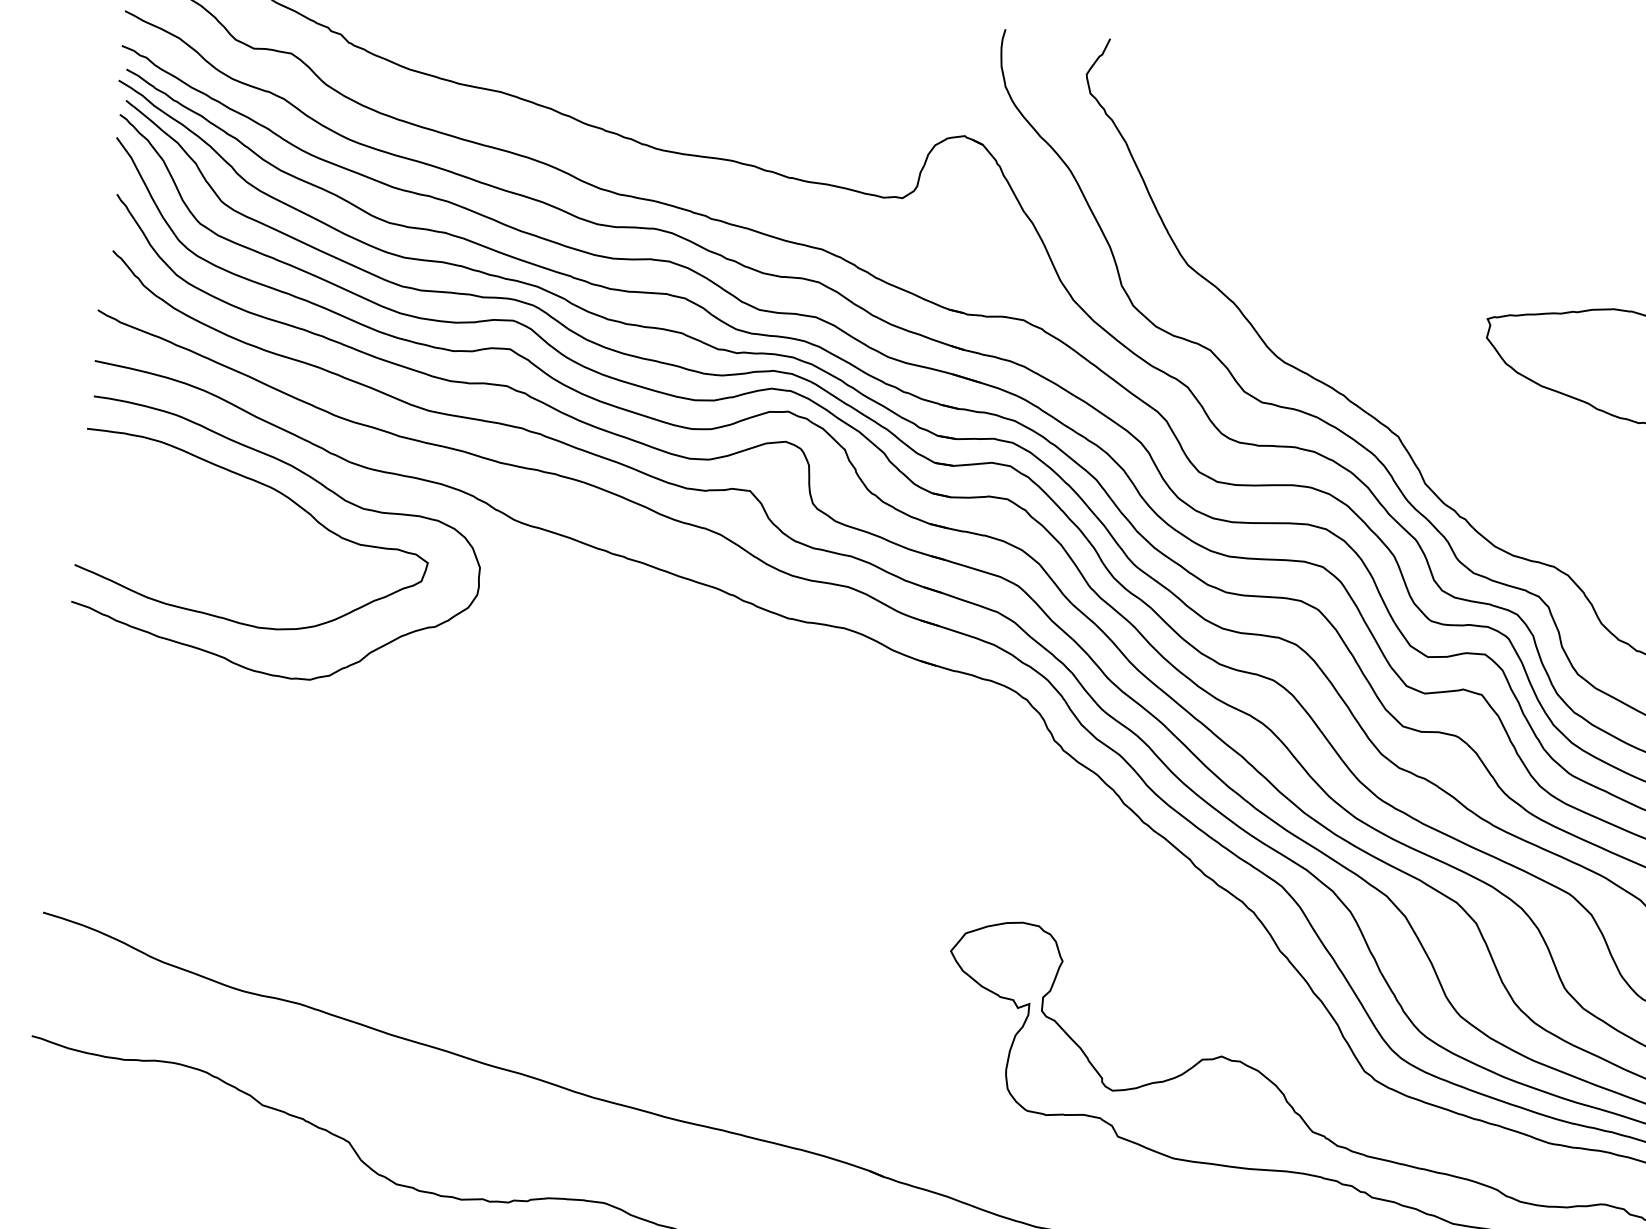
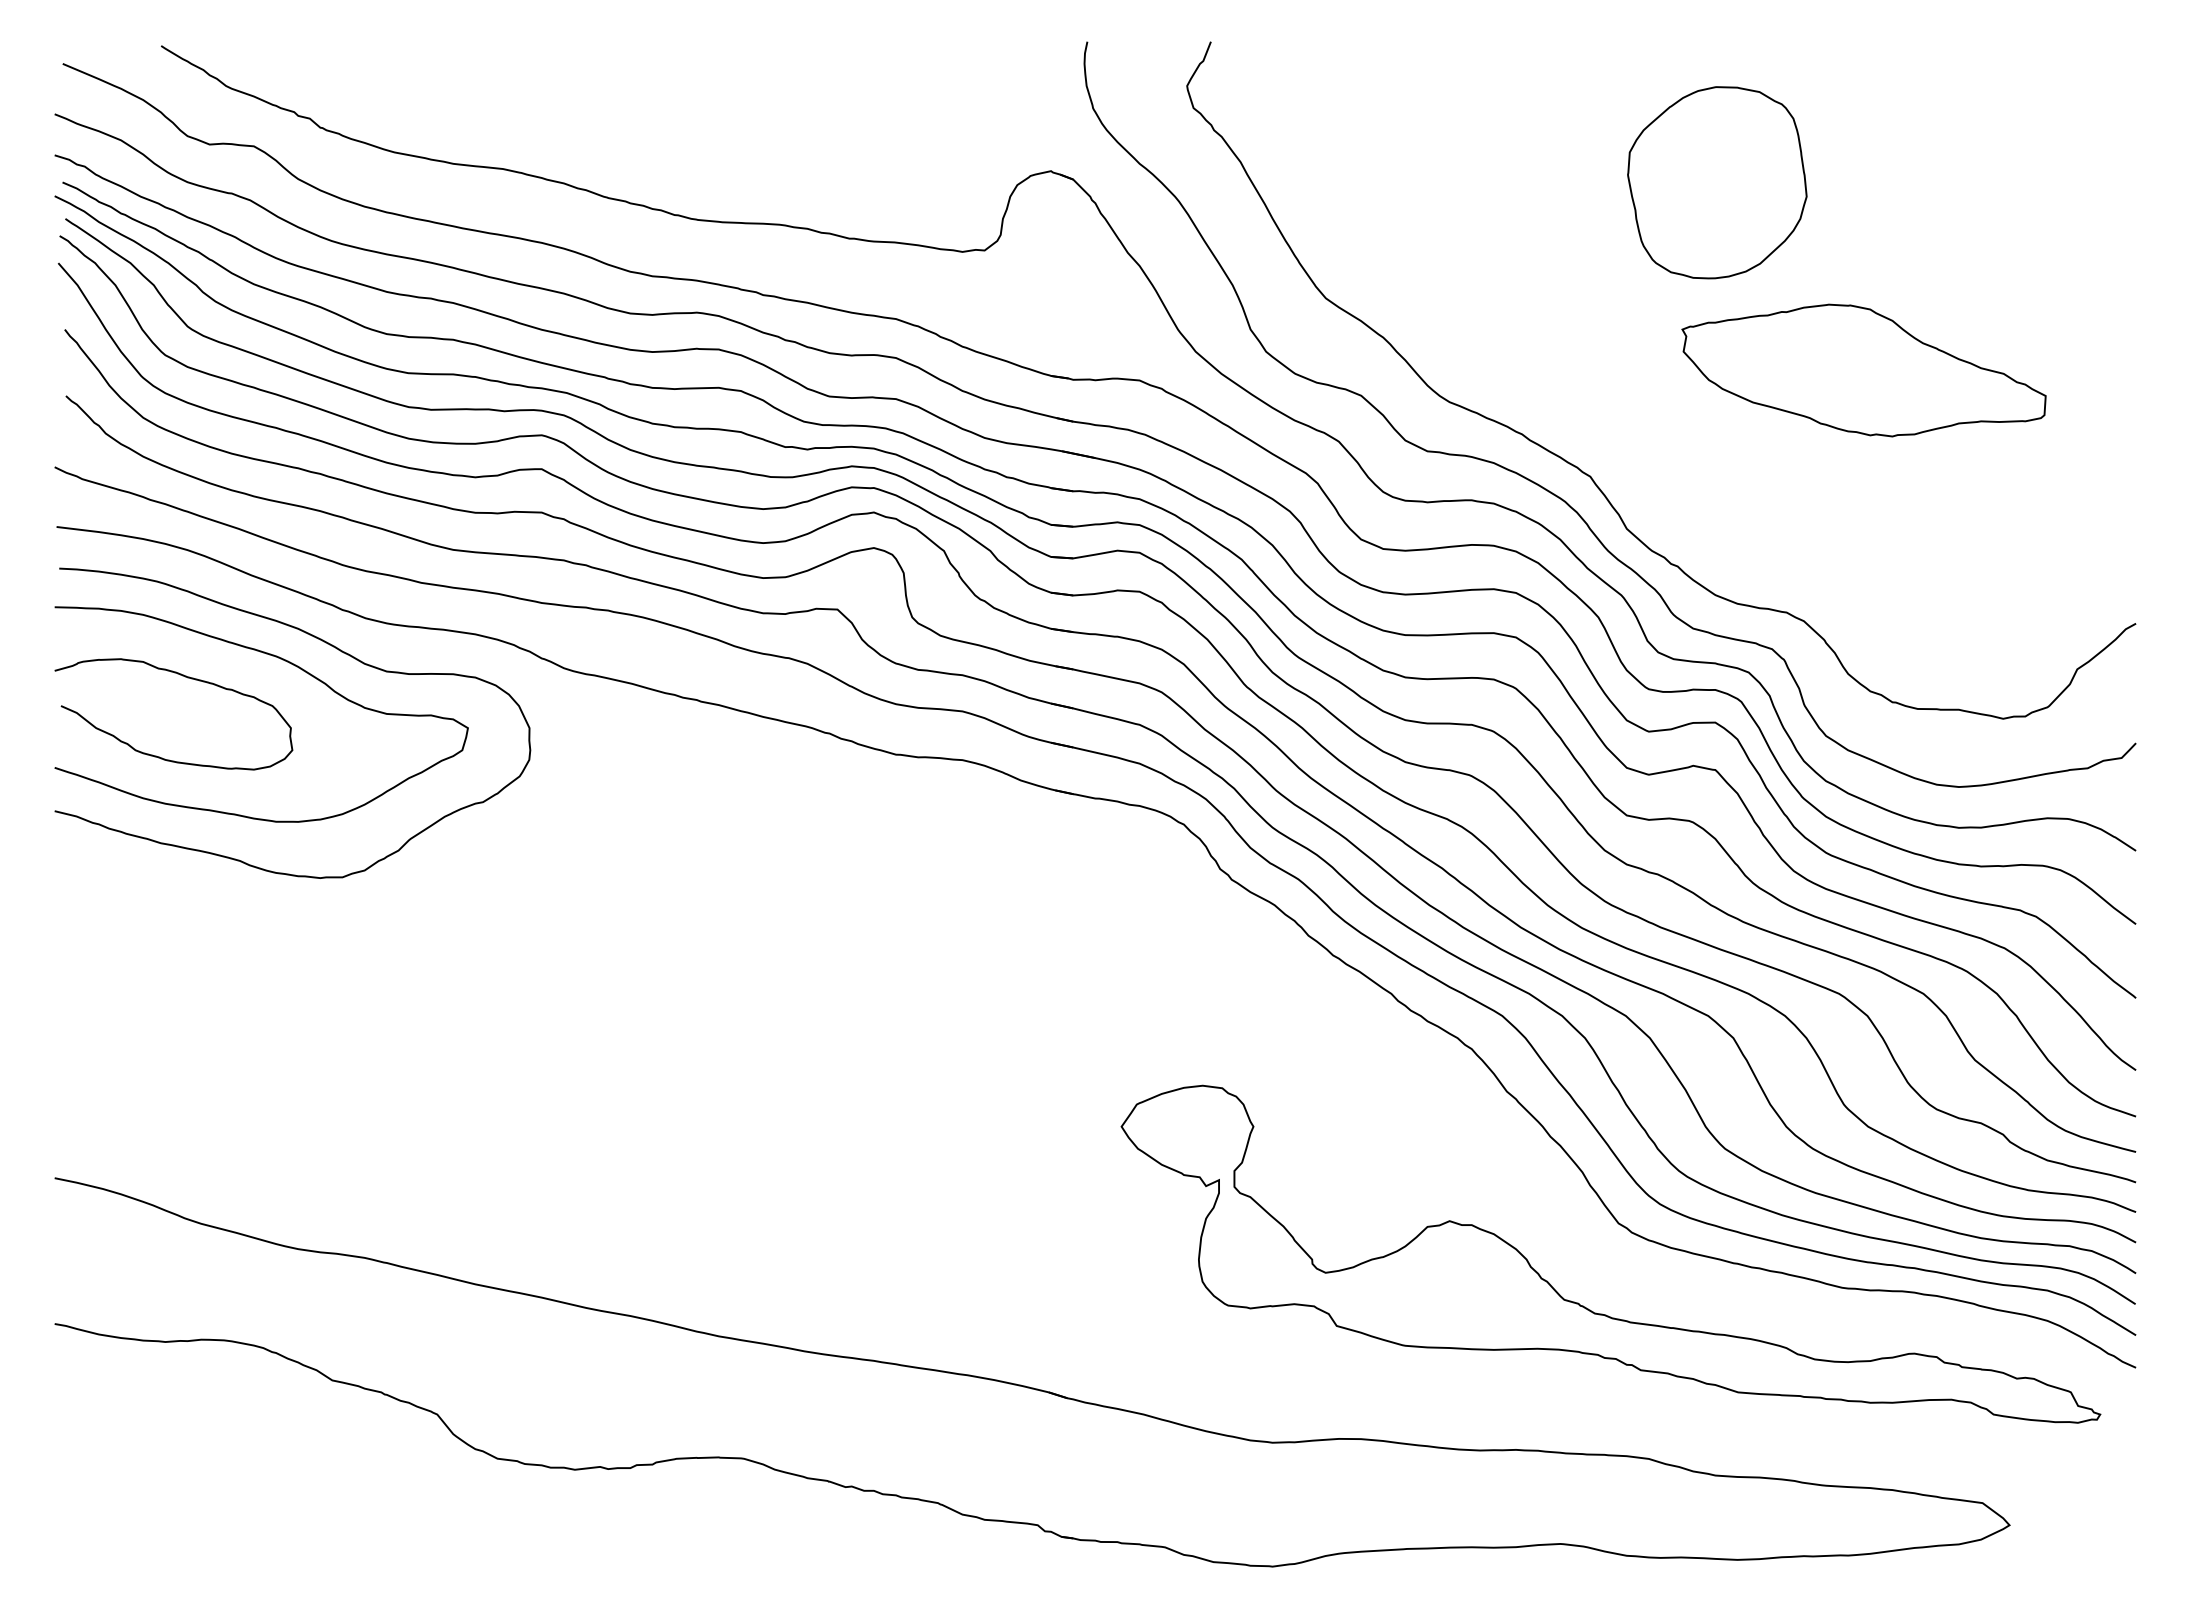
part: (1528, 197) -> (1717, 182), added
curve: (194, 499) -> (187, 678), added

